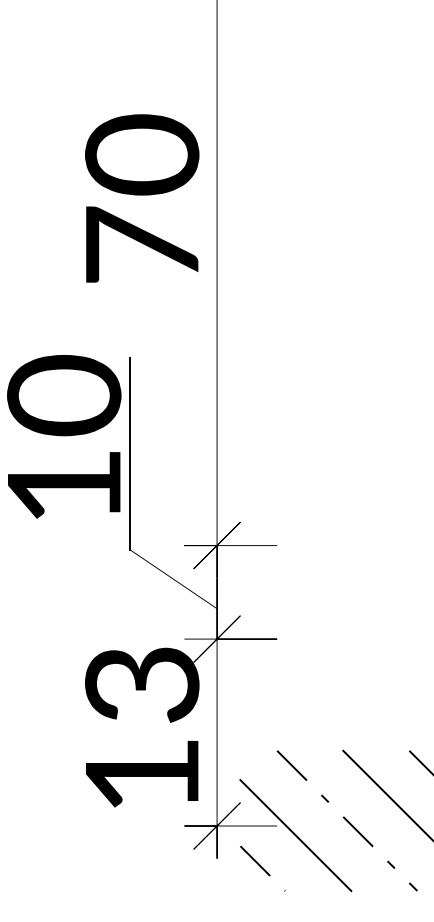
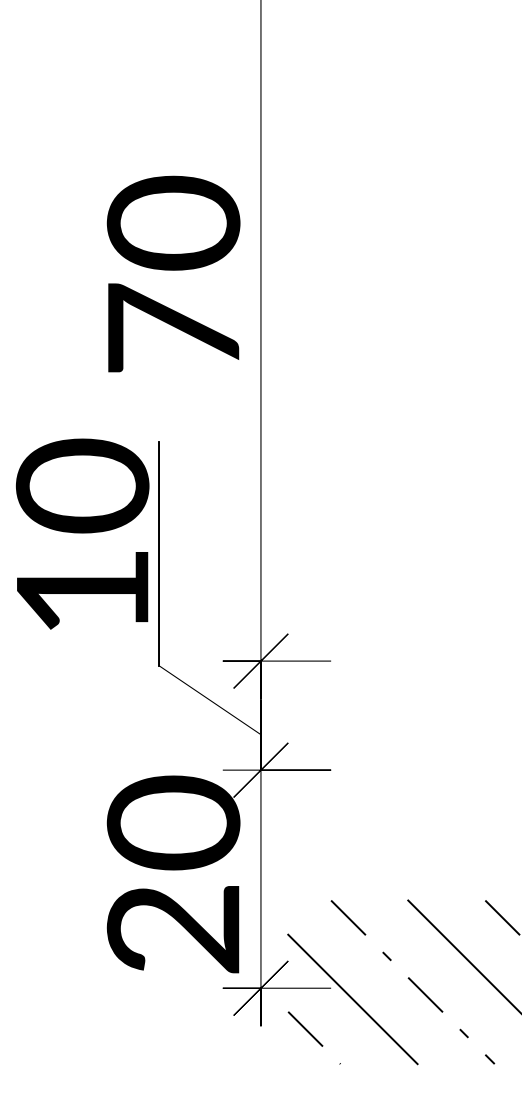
text: (142, 197) -> (173, 273), moved
text: (142, 728) -> (173, 874), 13 -> 20

